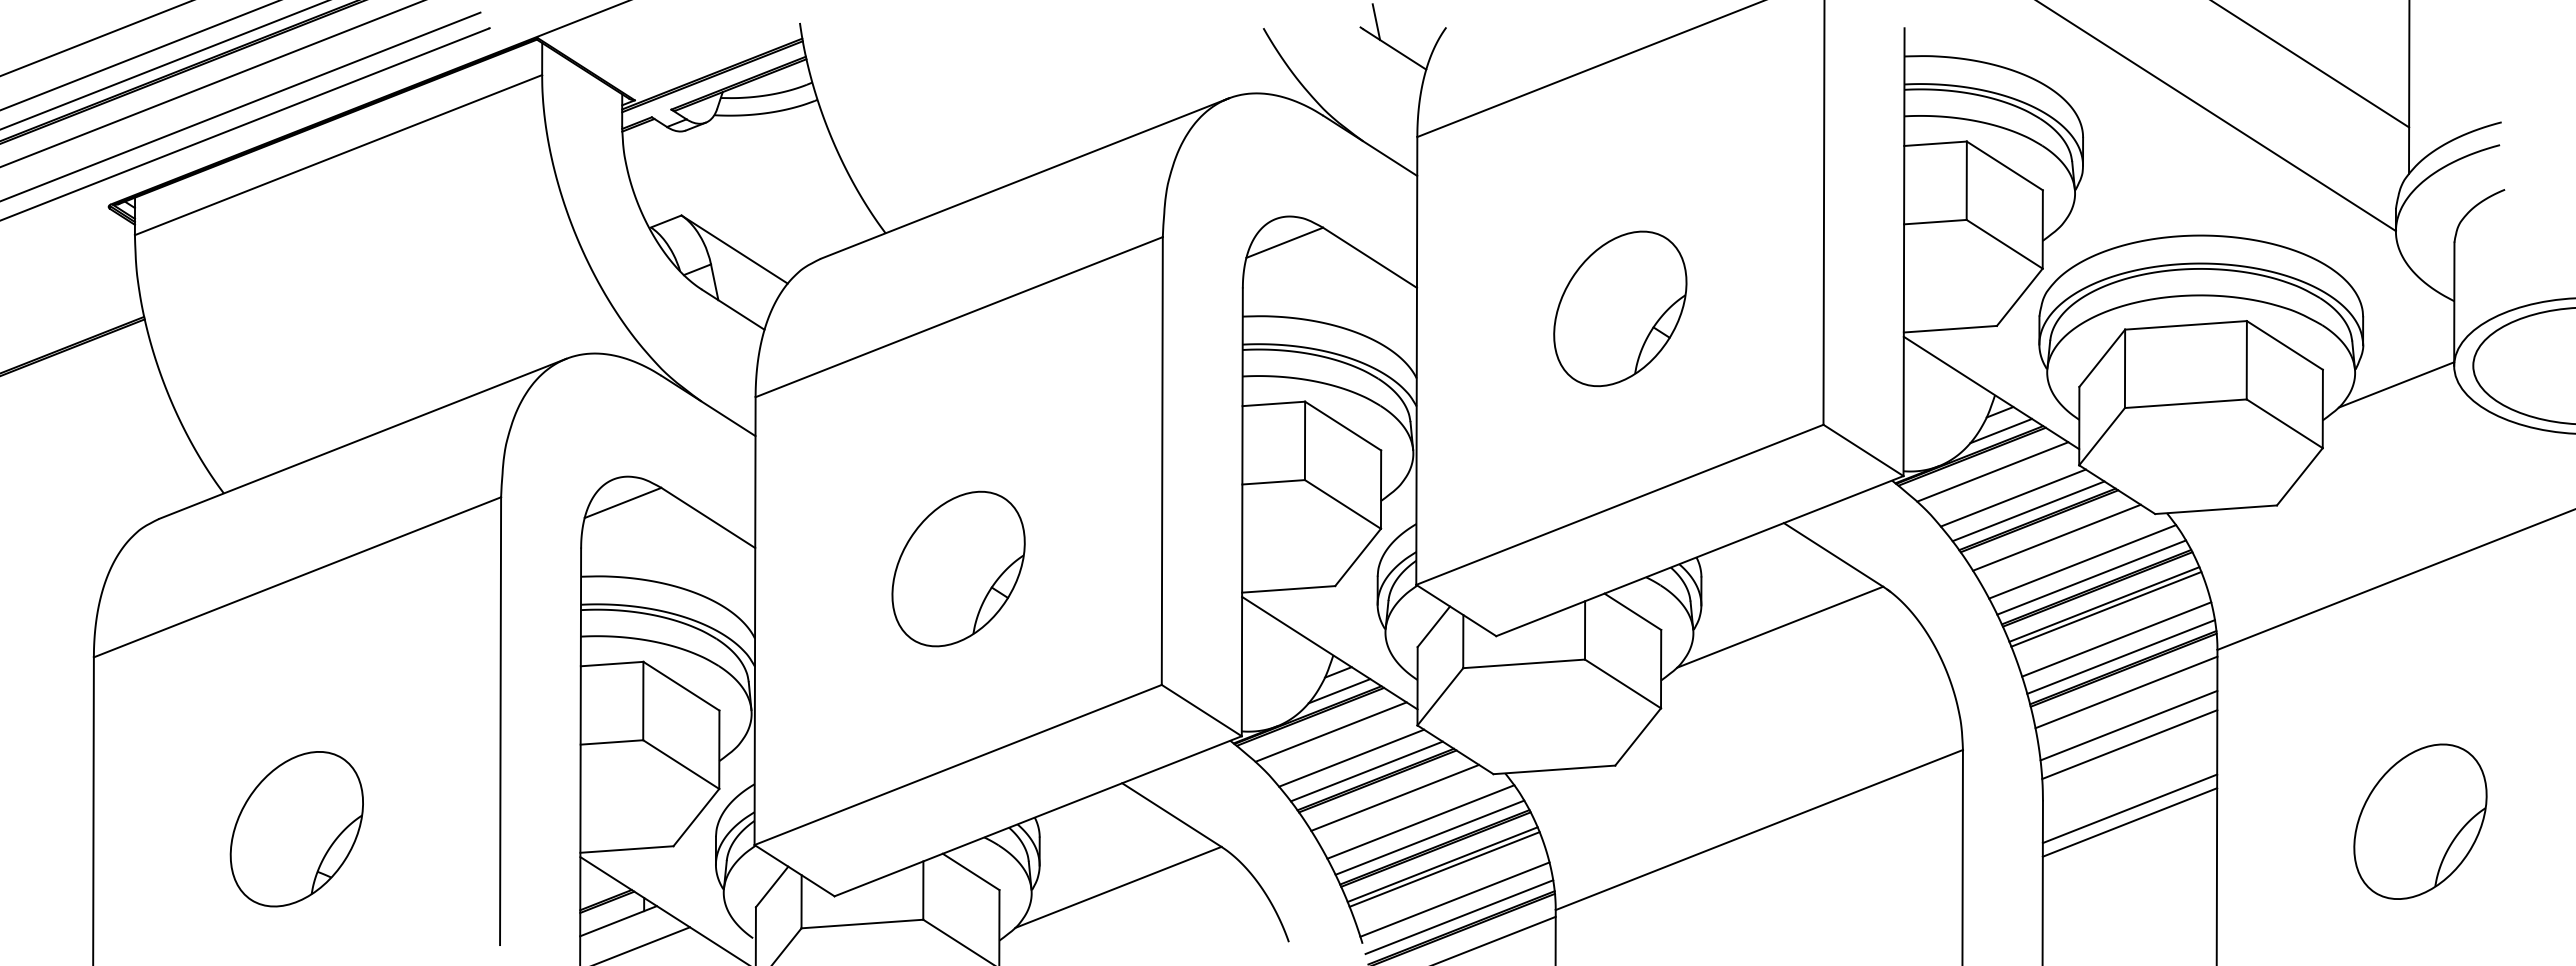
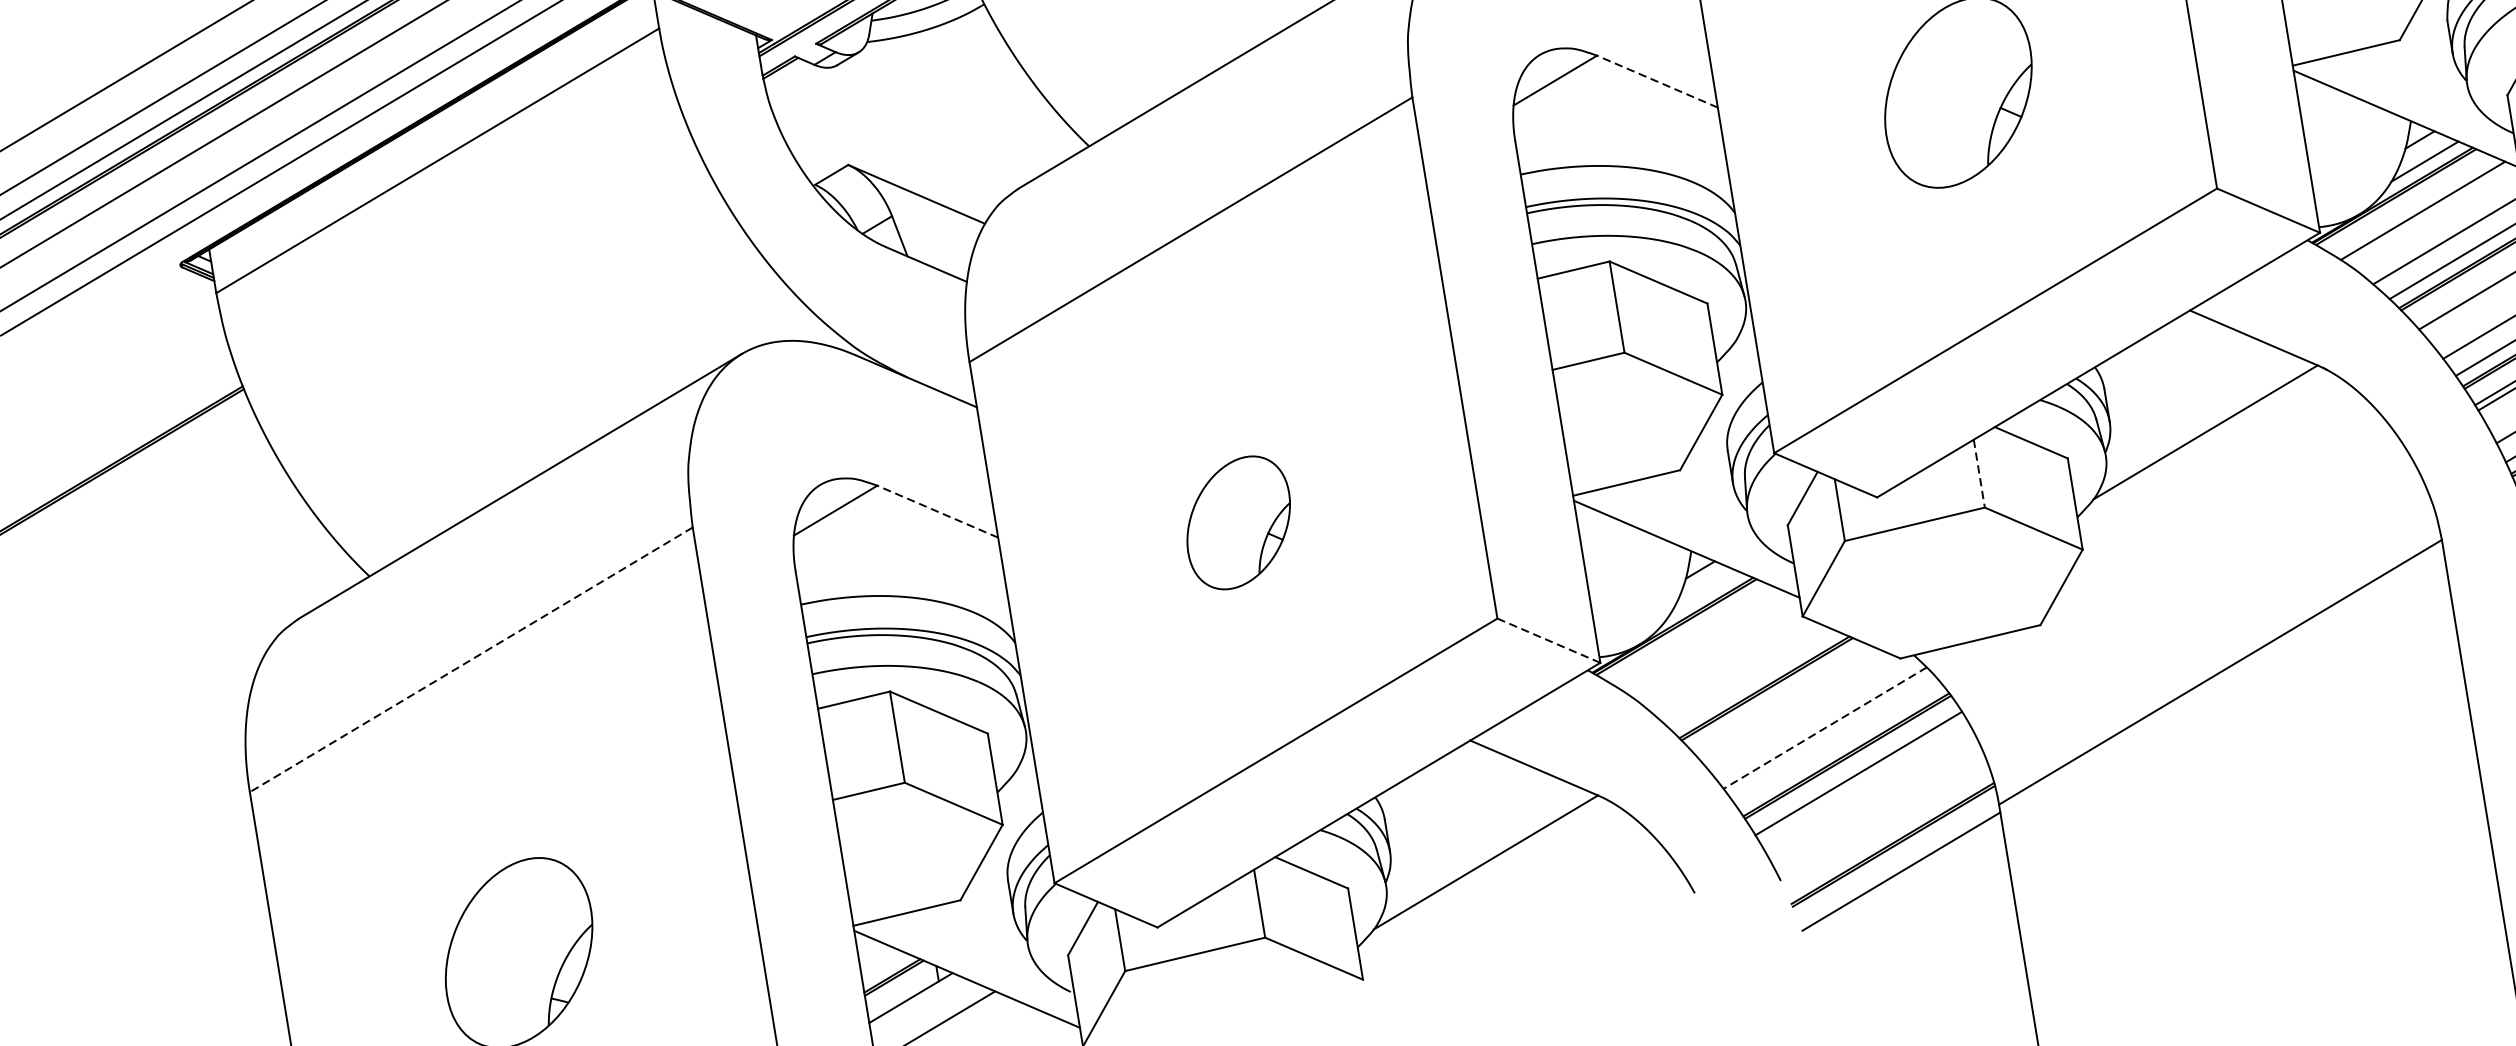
line: (1370, 257) -> (1657, 81), solid -> dashed
line: (708, 517) -> (937, 511), solid -> dashed
part: (958, 568) -> (1238, 522), size x0.7
line: (297, 577) -> (471, 660), solid -> dashed
line: (1585, 630) -> (1979, 473), solid -> dashed
line: (1339, 691) -> (1705, 592), removed
line: (1201, 710) -> (1548, 640), solid -> dashed
line: (1330, 731) -> (1702, 640), removed
line: (1351, 757) -> (1732, 666), removed
line: (1366, 771) -> (1752, 679), removed
line: (1395, 797) -> (1790, 704), removed
line: (1420, 822) -> (1824, 728), solid -> dashed
line: (1429, 837) -> (1838, 744), removed
line: (1444, 869) -> (1861, 778), removed
line: (1454, 899) -> (1879, 811), removed
line: (1459, 917) -> (1888, 831), removed

